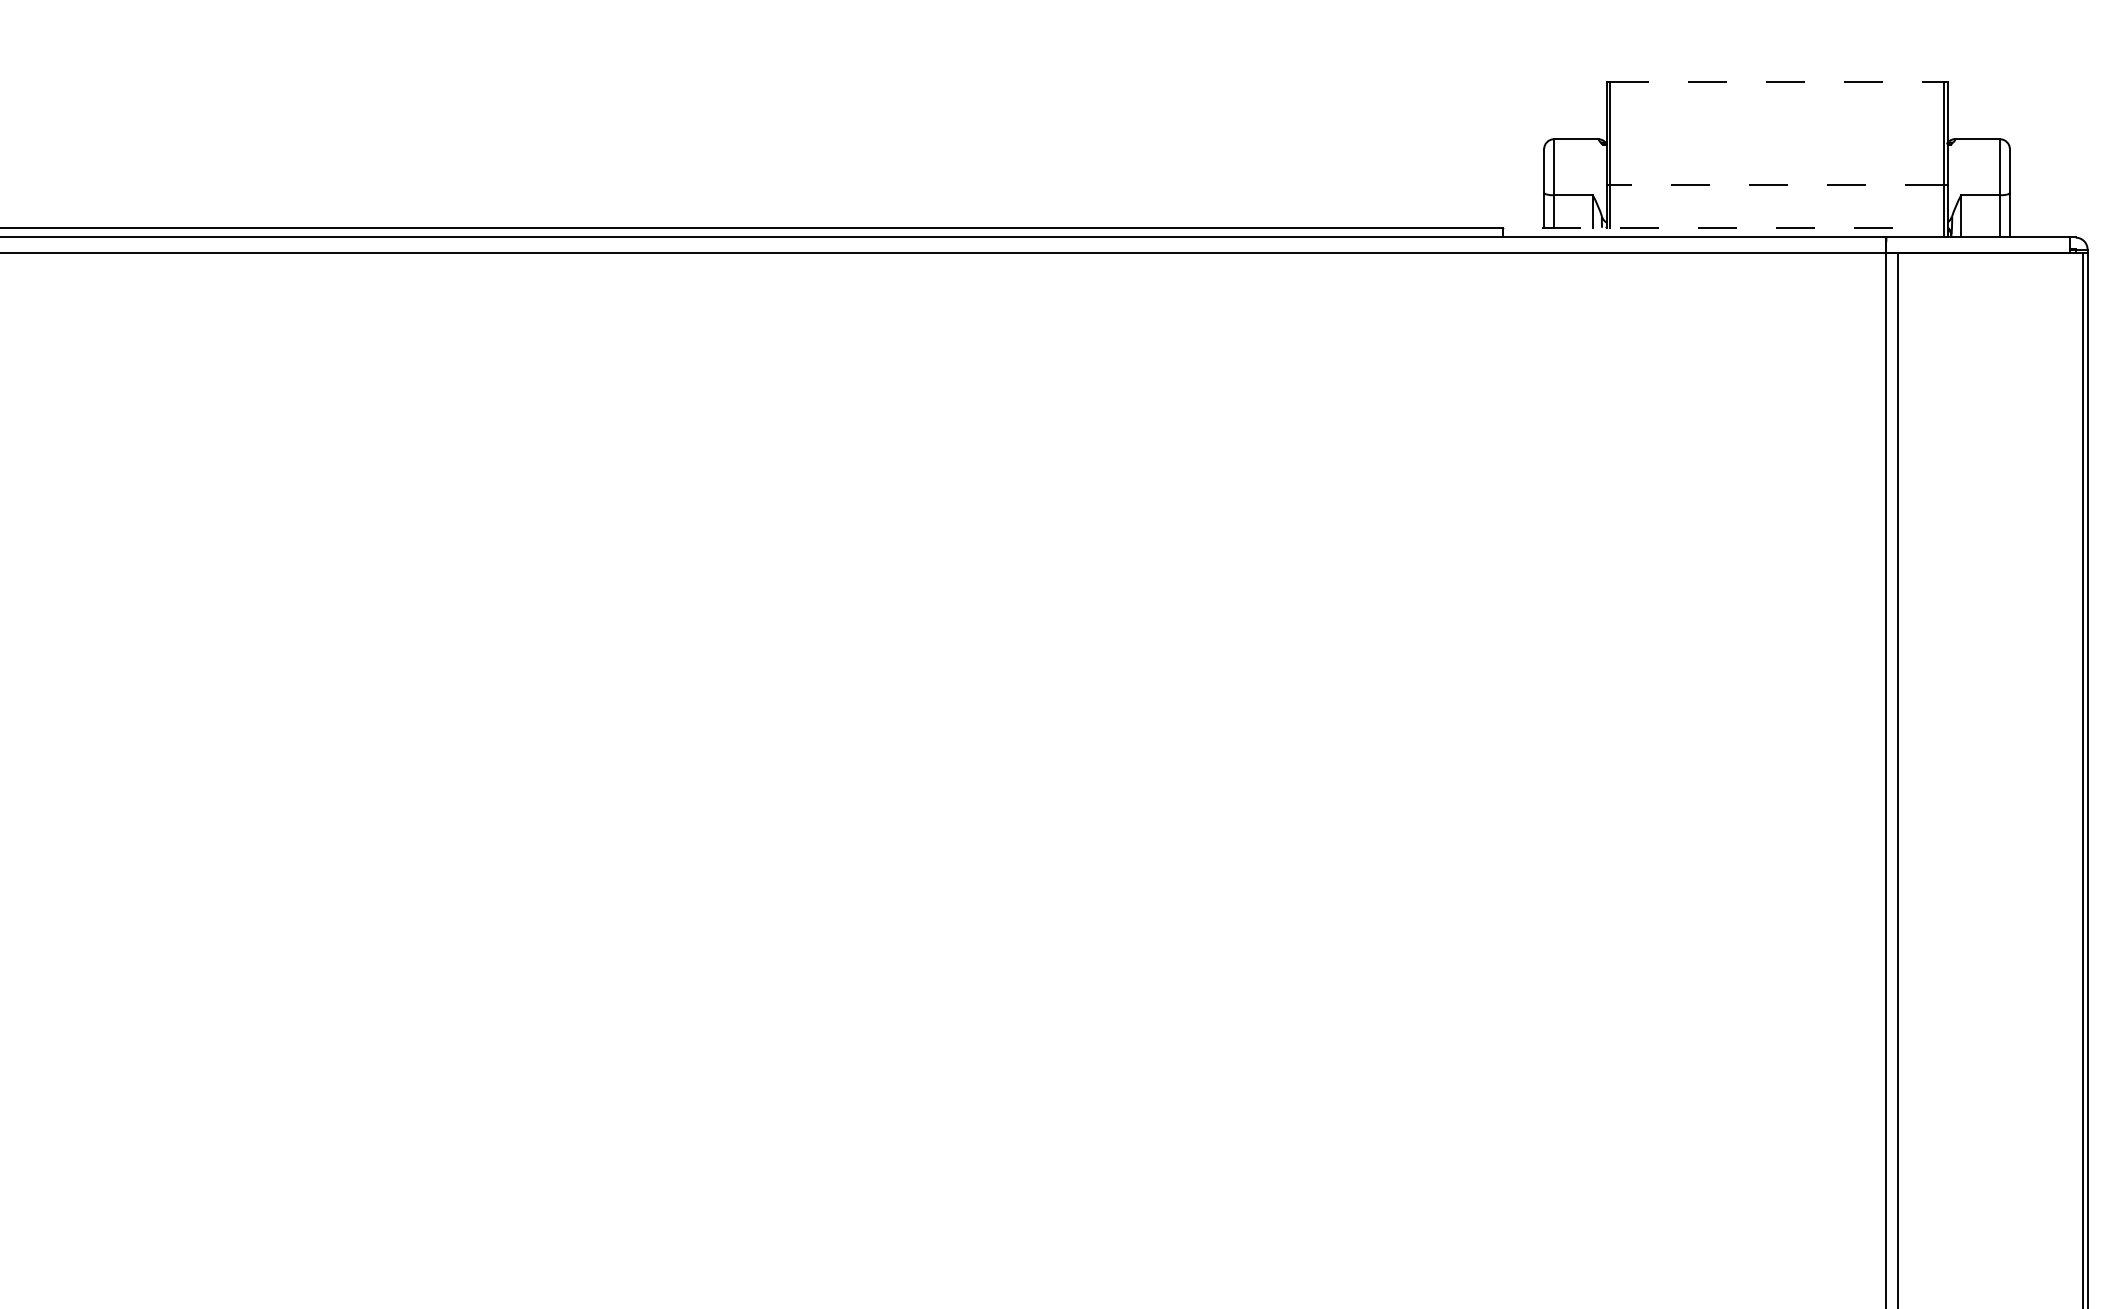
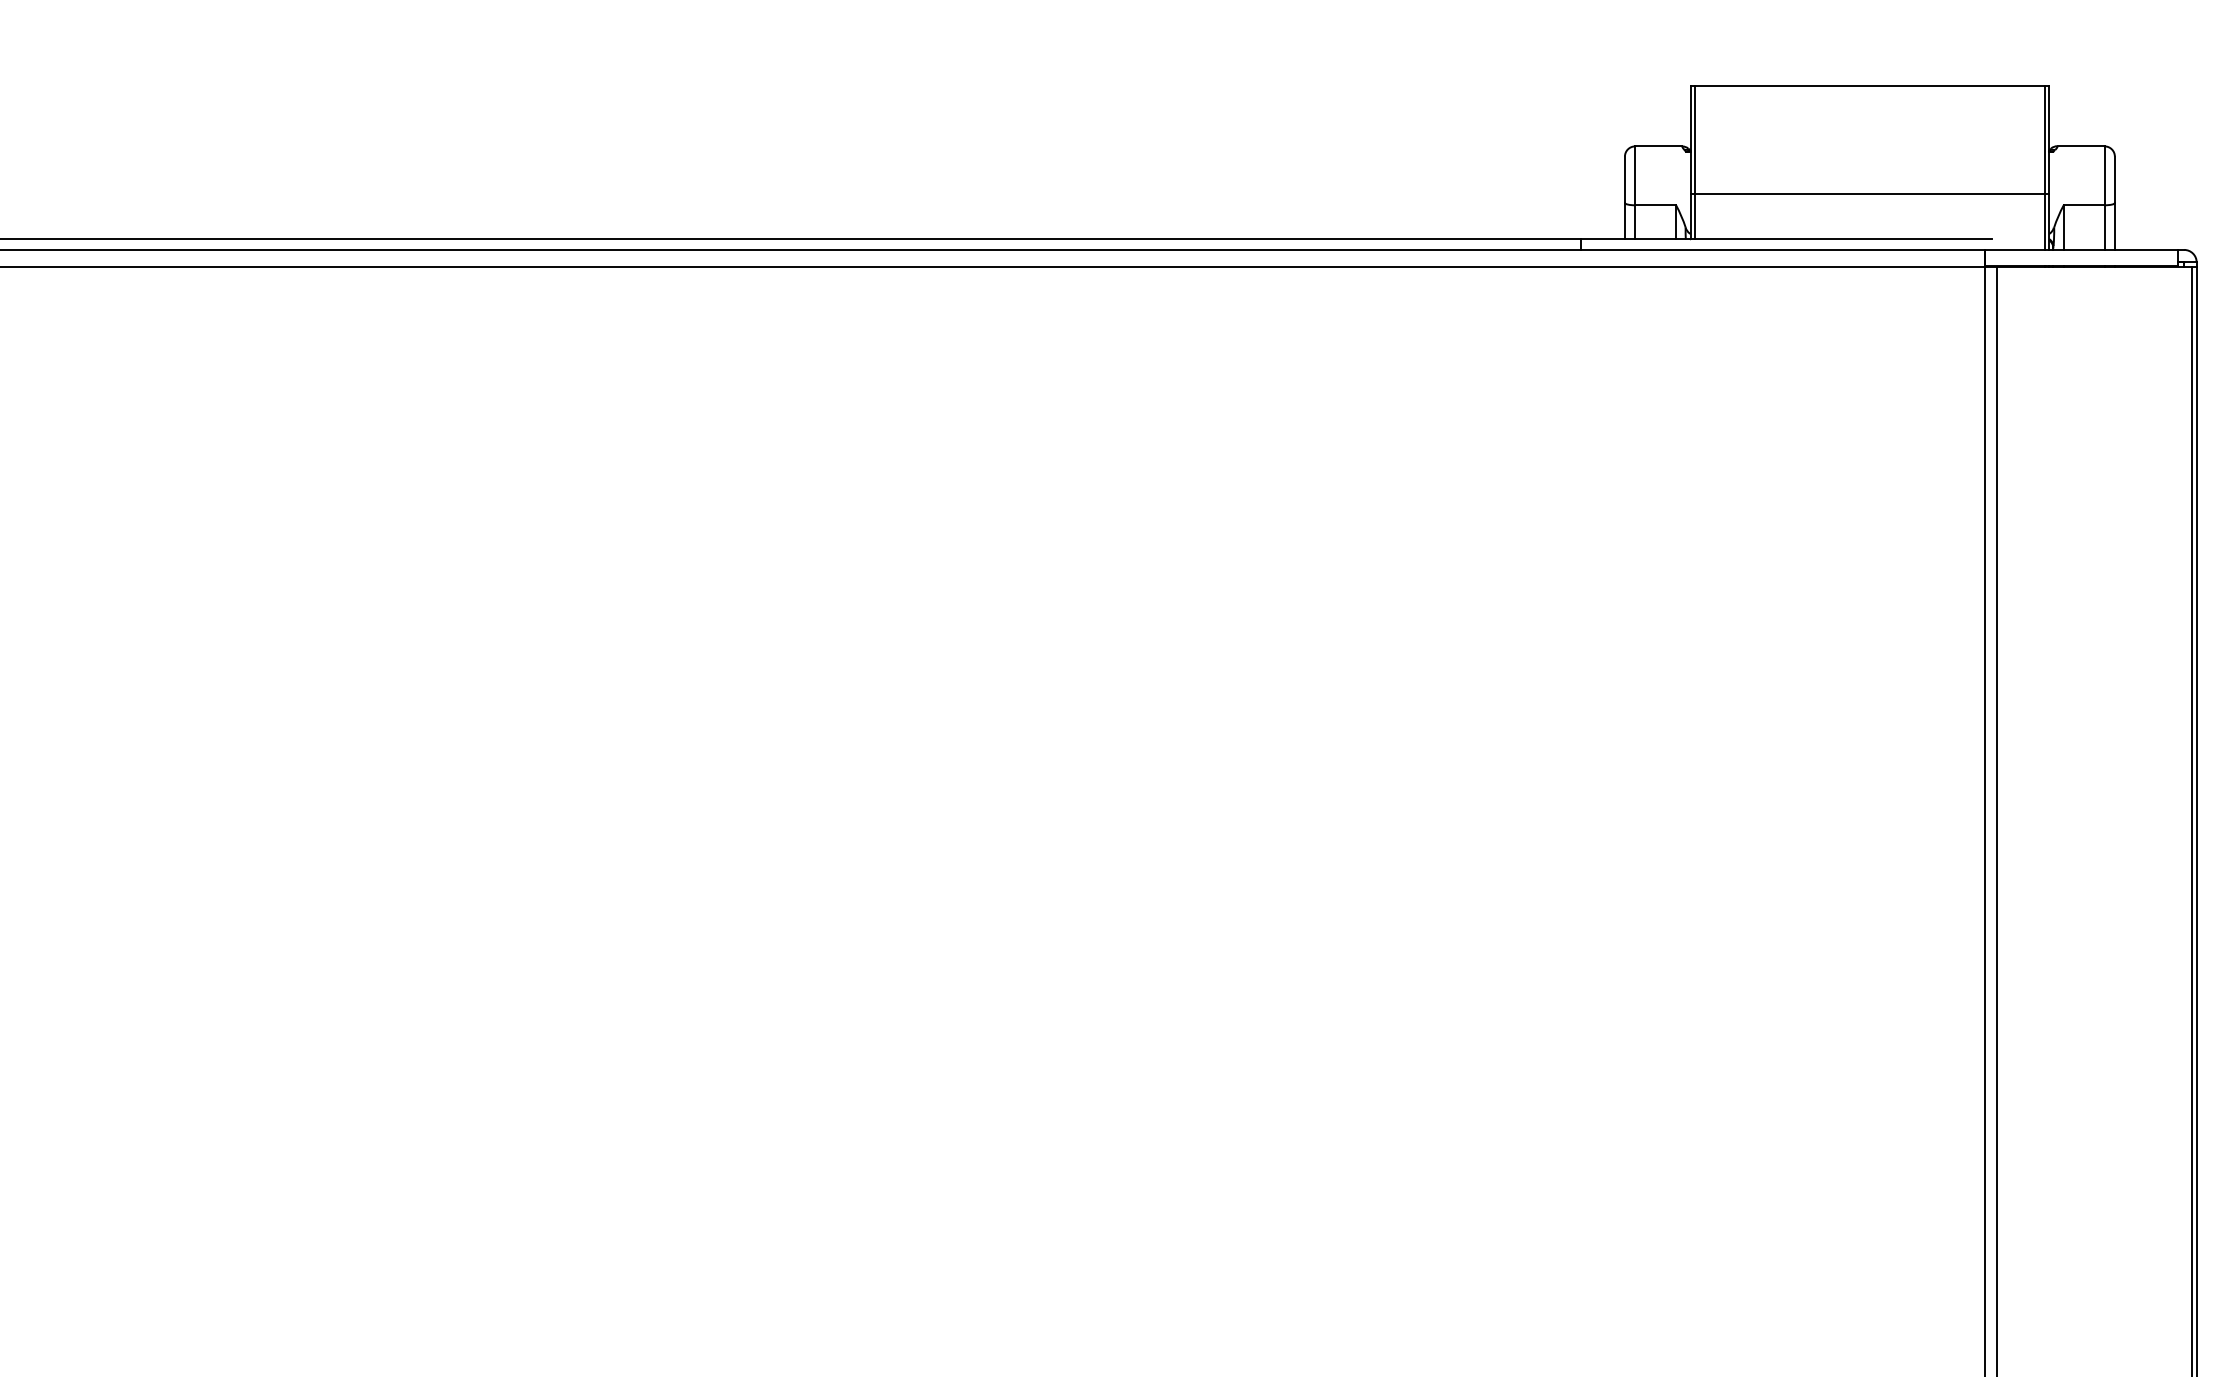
line: (1777, 81) -> (1870, 85), dashed -> solid
line: (1776, 185) -> (1869, 194), dashed -> solid
line: (1696, 227) -> (1785, 239), dashed -> solid

